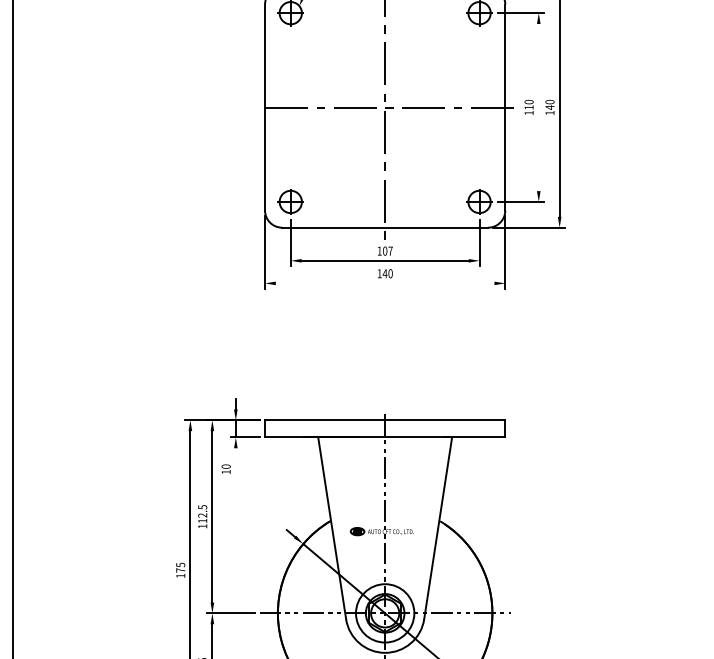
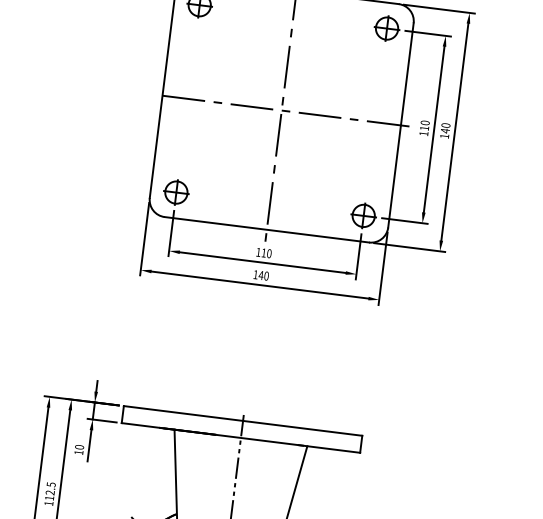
line: (538, 107) -> (433, 129), added
text: (387, 250) -> (266, 252), 107 -> 110
line: (384, 283) -> (259, 285), added
line: (235, 463) -> (89, 445), added

